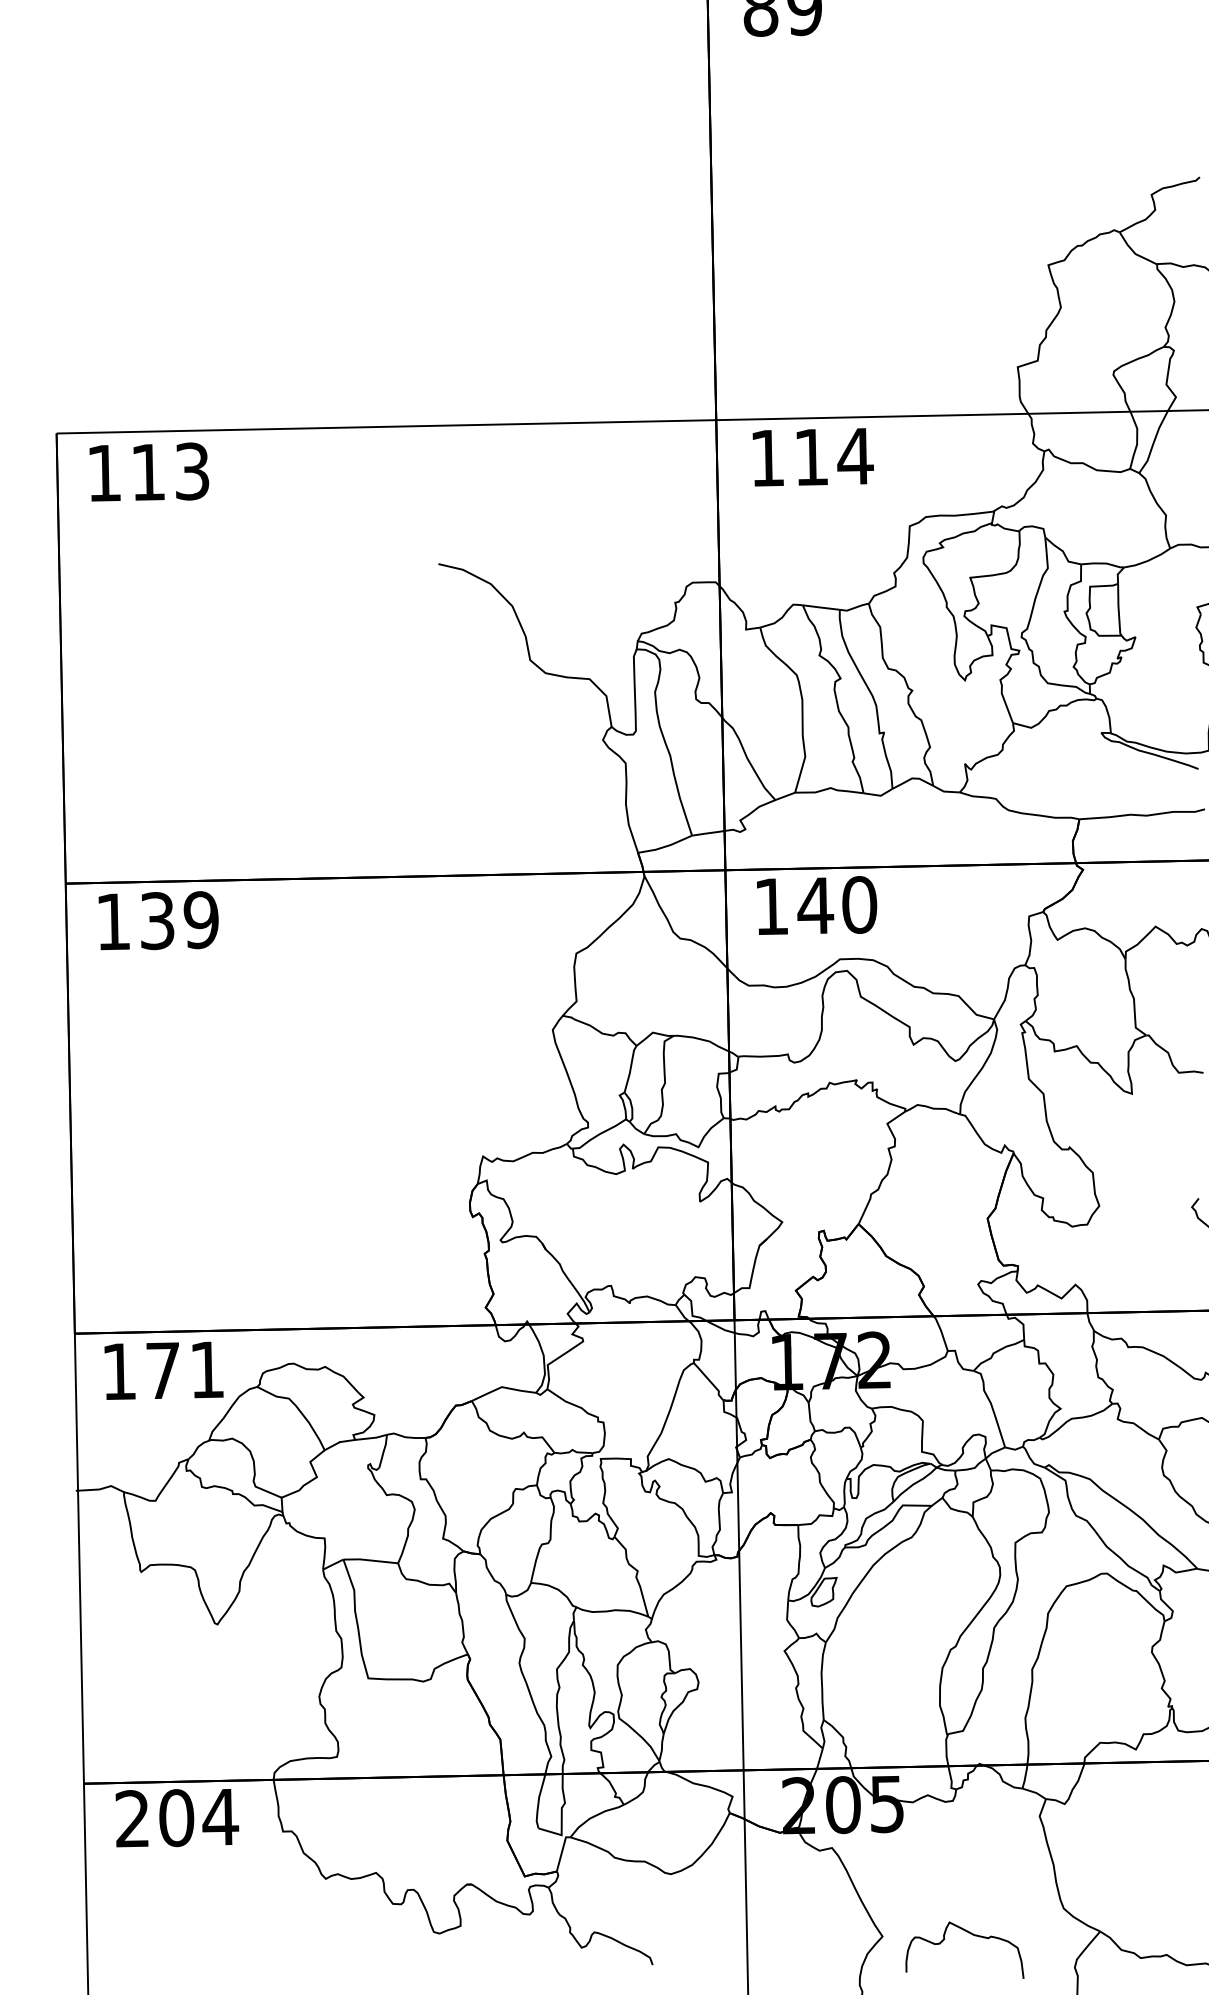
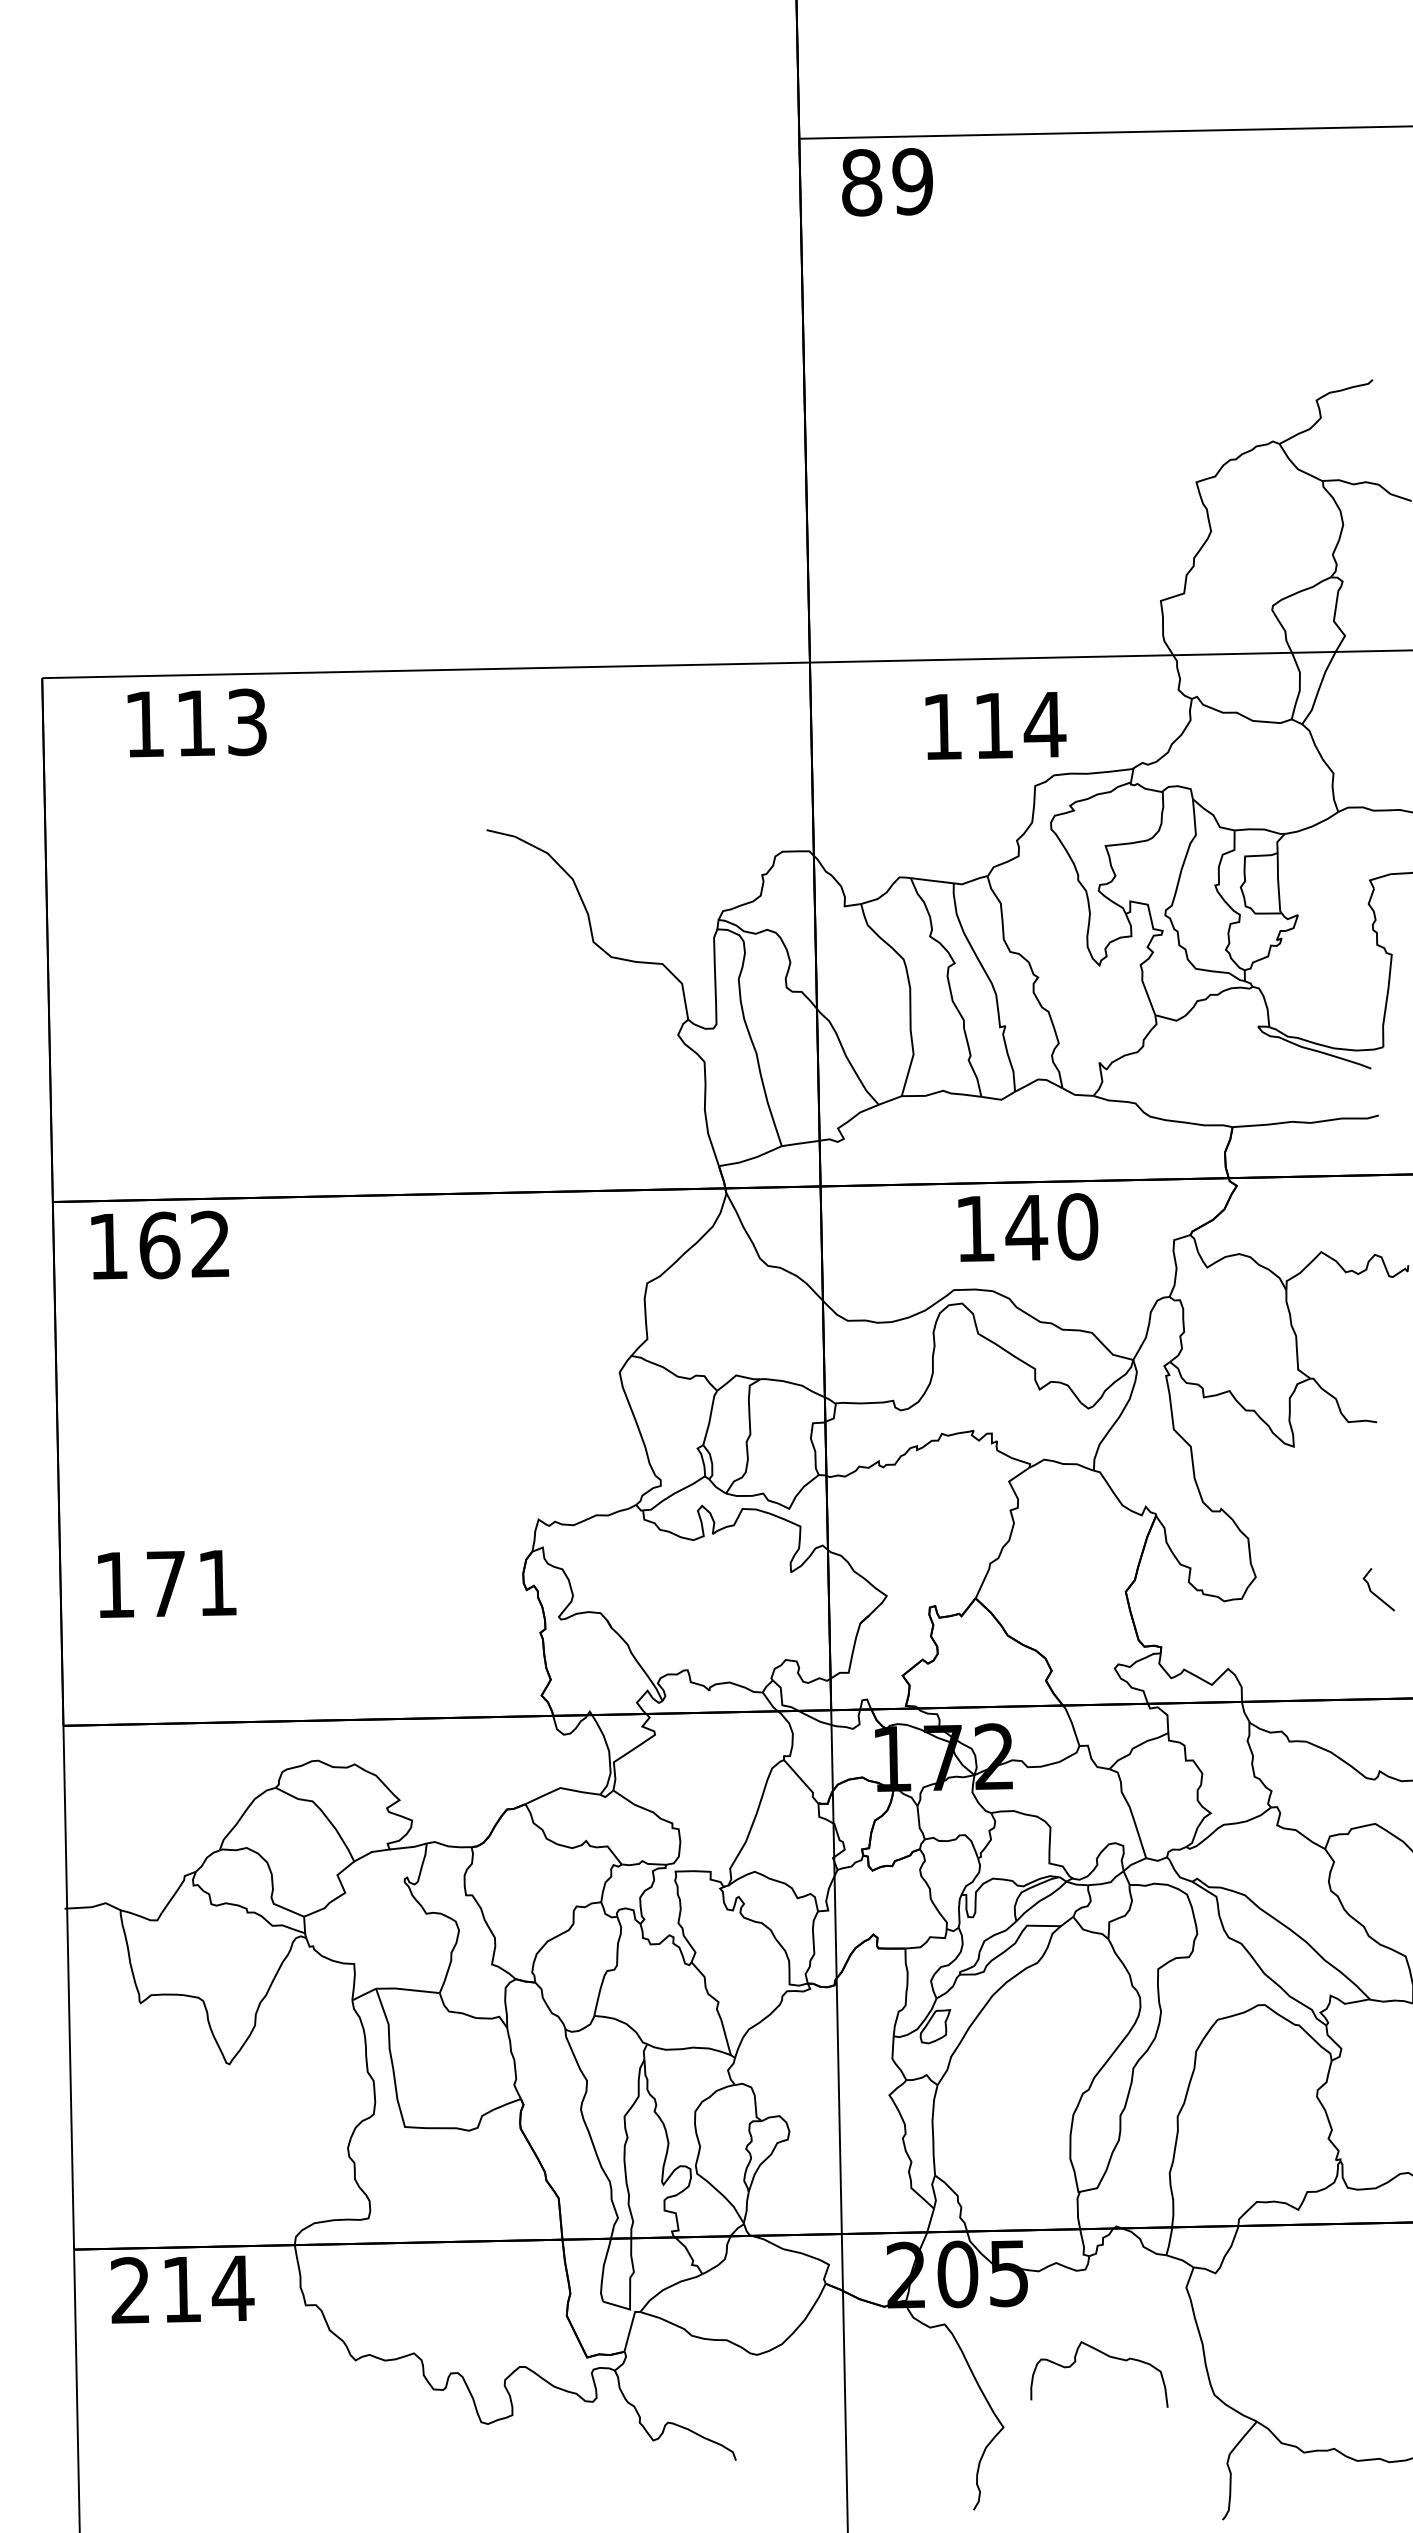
text: (812, 457) -> (995, 725), moved
text: (148, 471) -> (196, 722), moved
text: (817, 905) -> (1028, 1227), moved
text: (178, 920) -> (184, 1244), 139 -> 162
text: (164, 1370) -> (167, 1583), moved
text: (176, 1817) -> (181, 2289), 204 -> 214
curve: (971, 1934) -> (1107, 2356), moved

